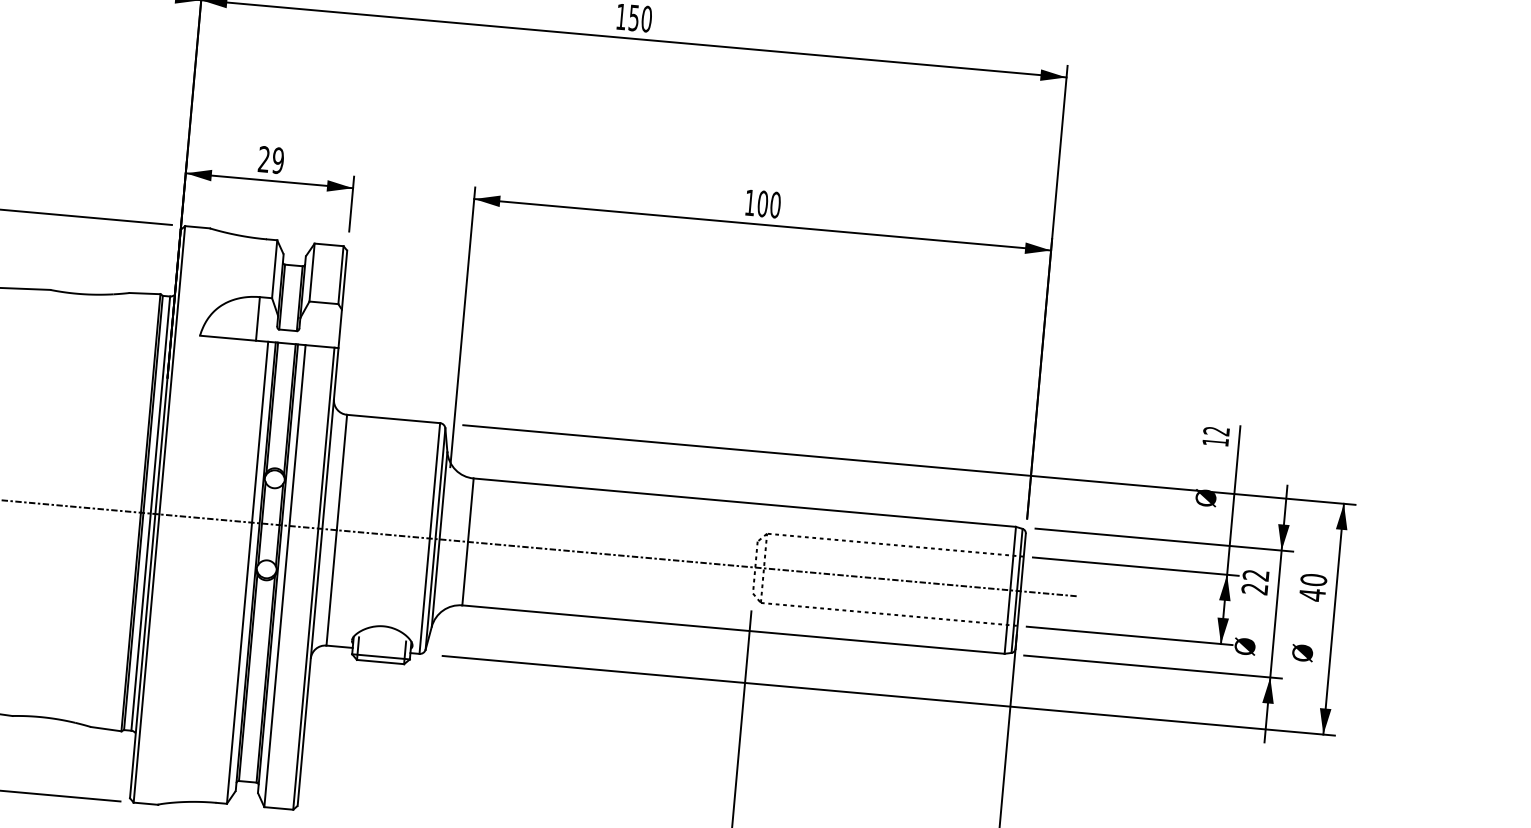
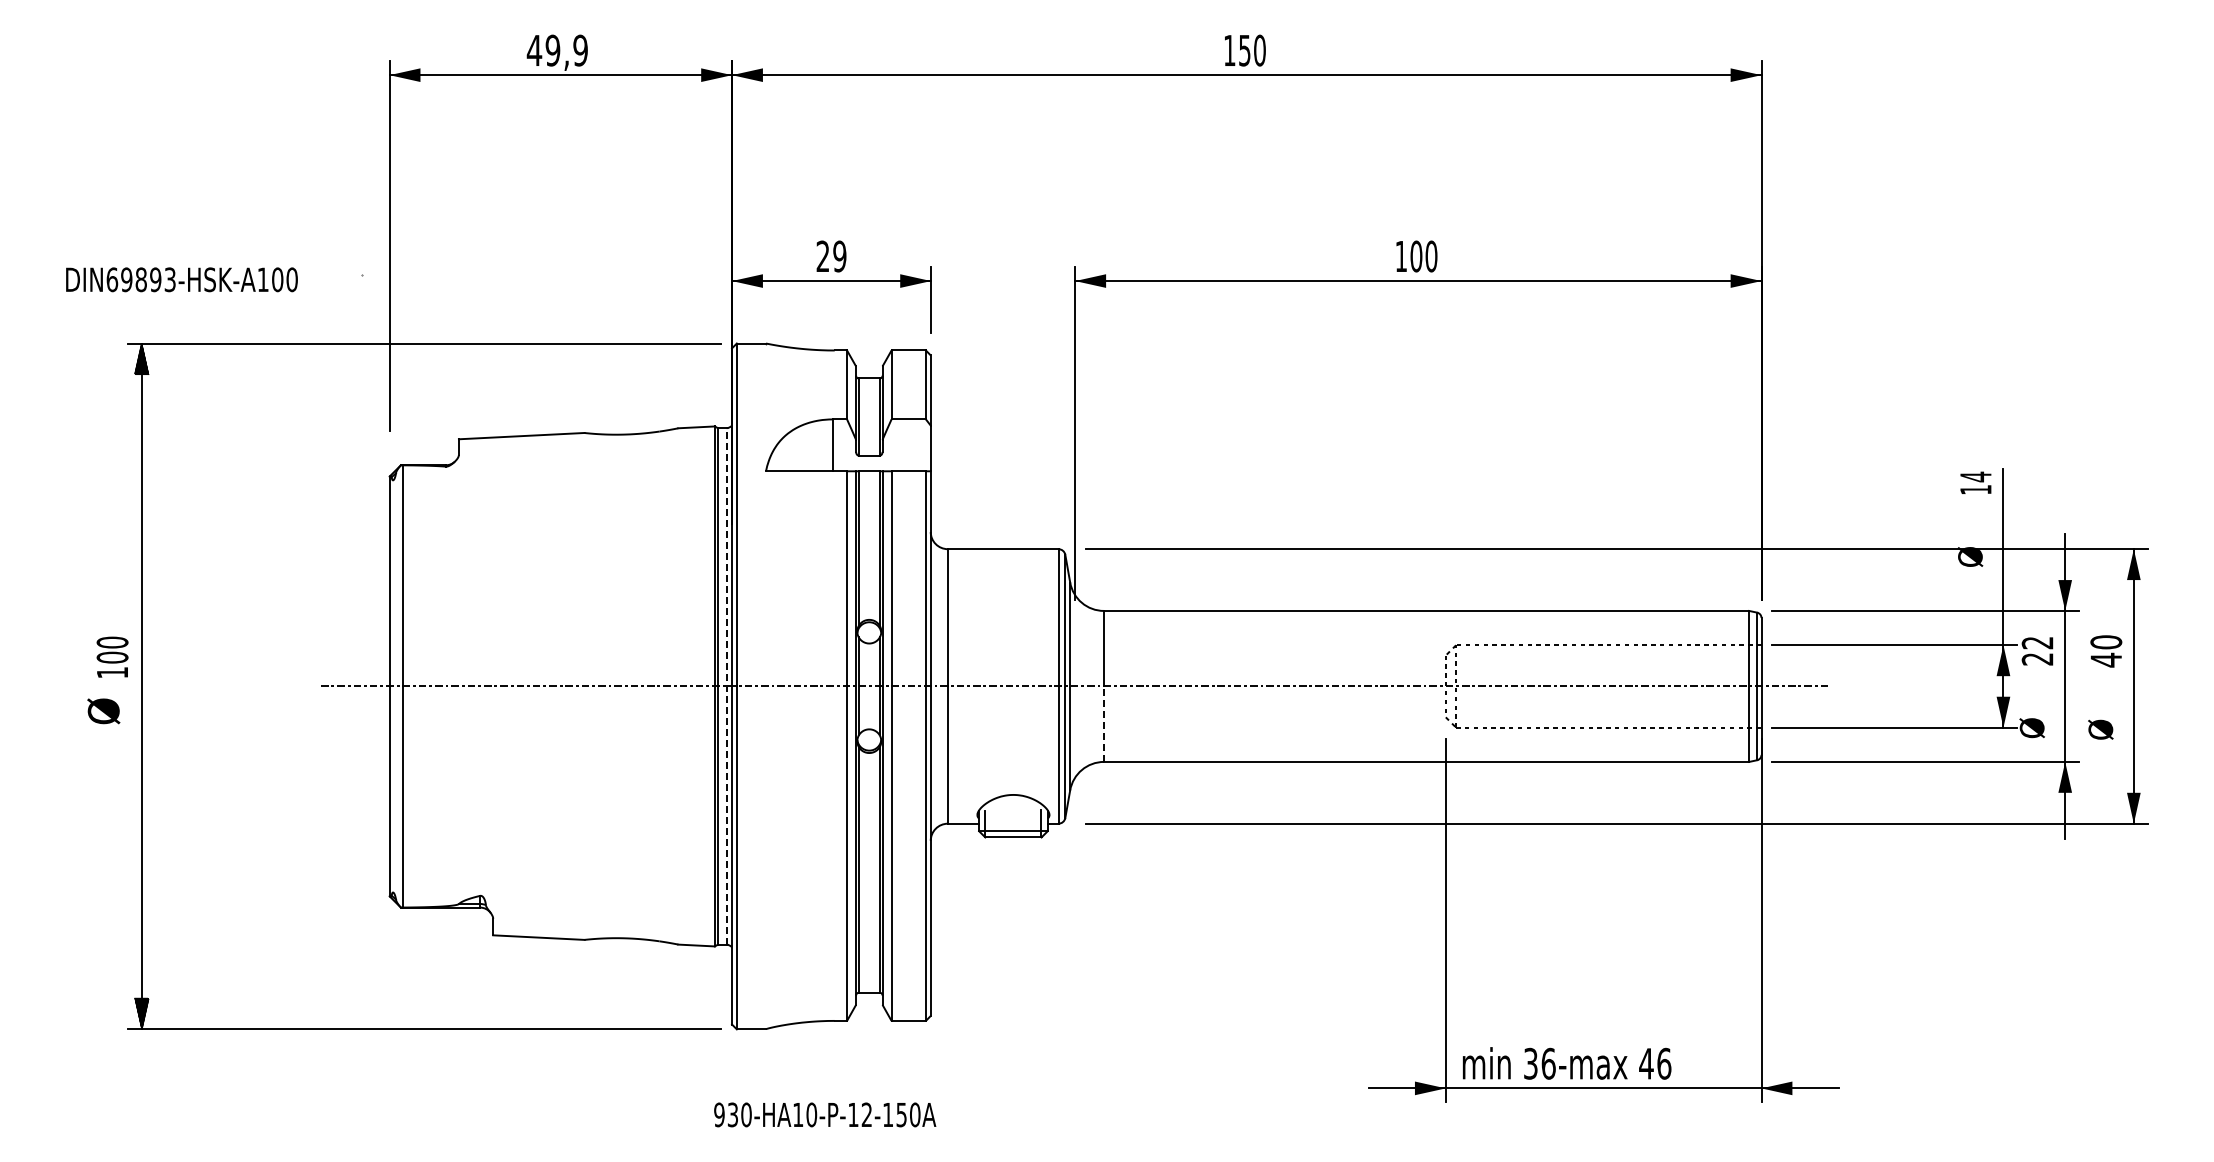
text: (1216, 430) -> (1975, 476), 12 -> 14
line: (150, 512) -> (726, 685), solid -> dashed
line: (465, 573) -> (1104, 724), solid -> dashed

